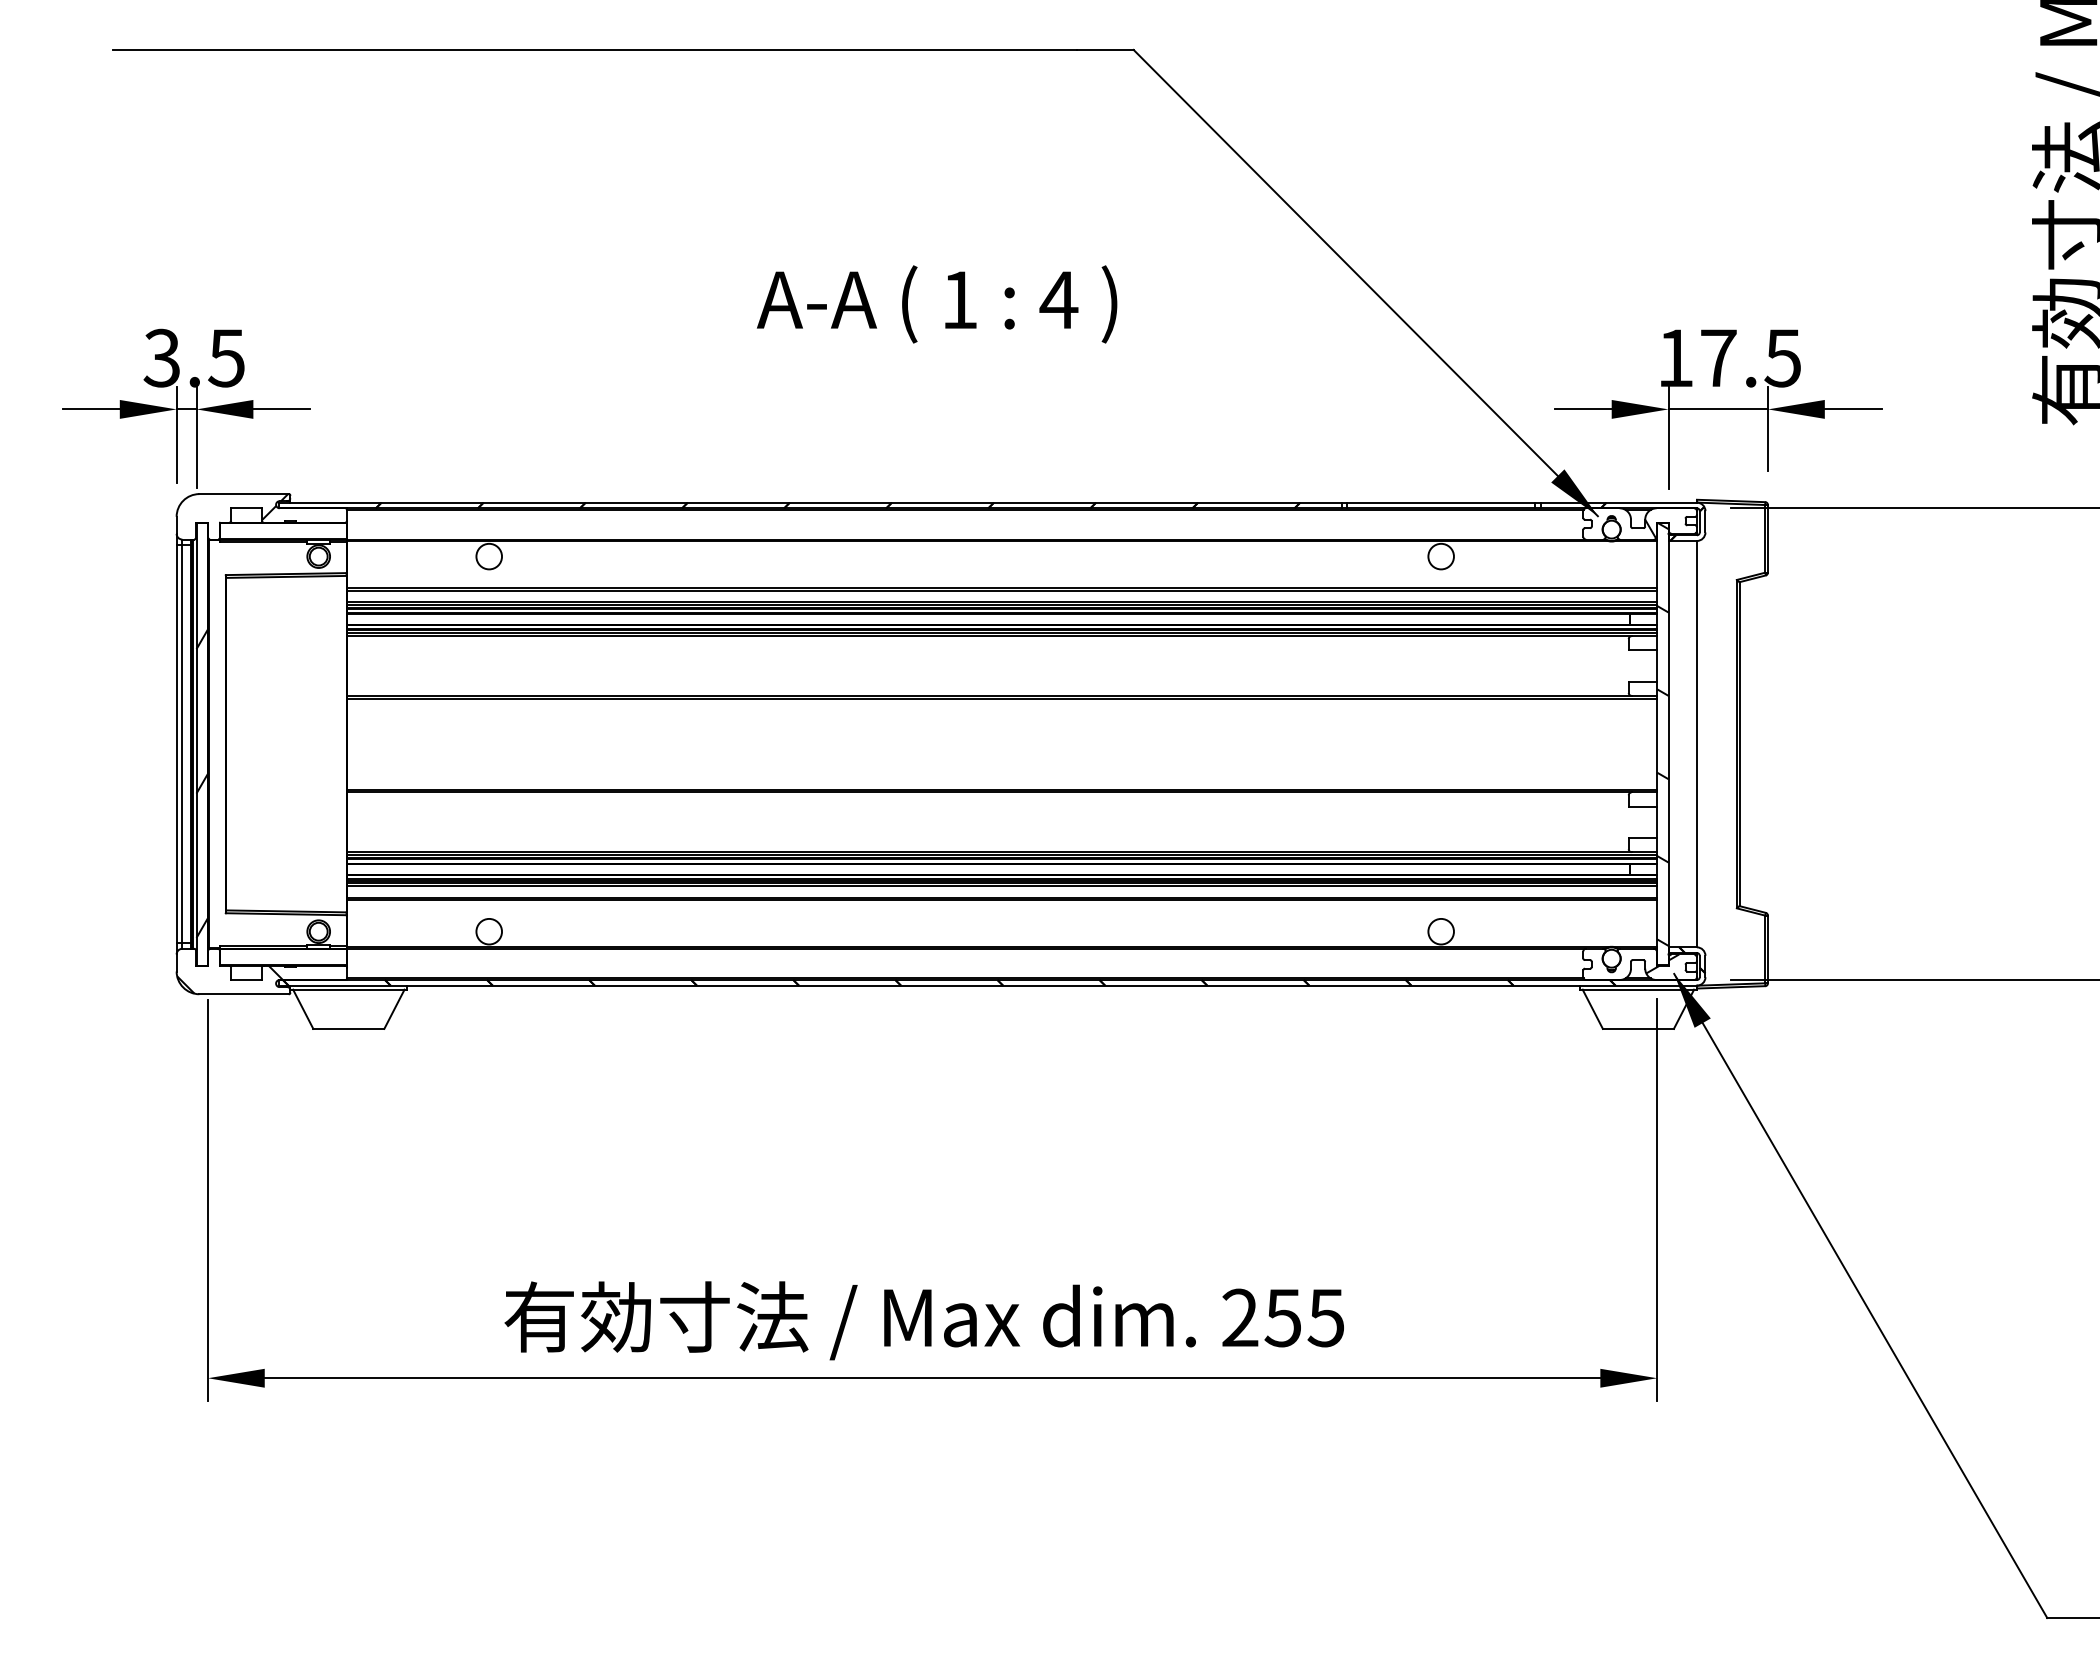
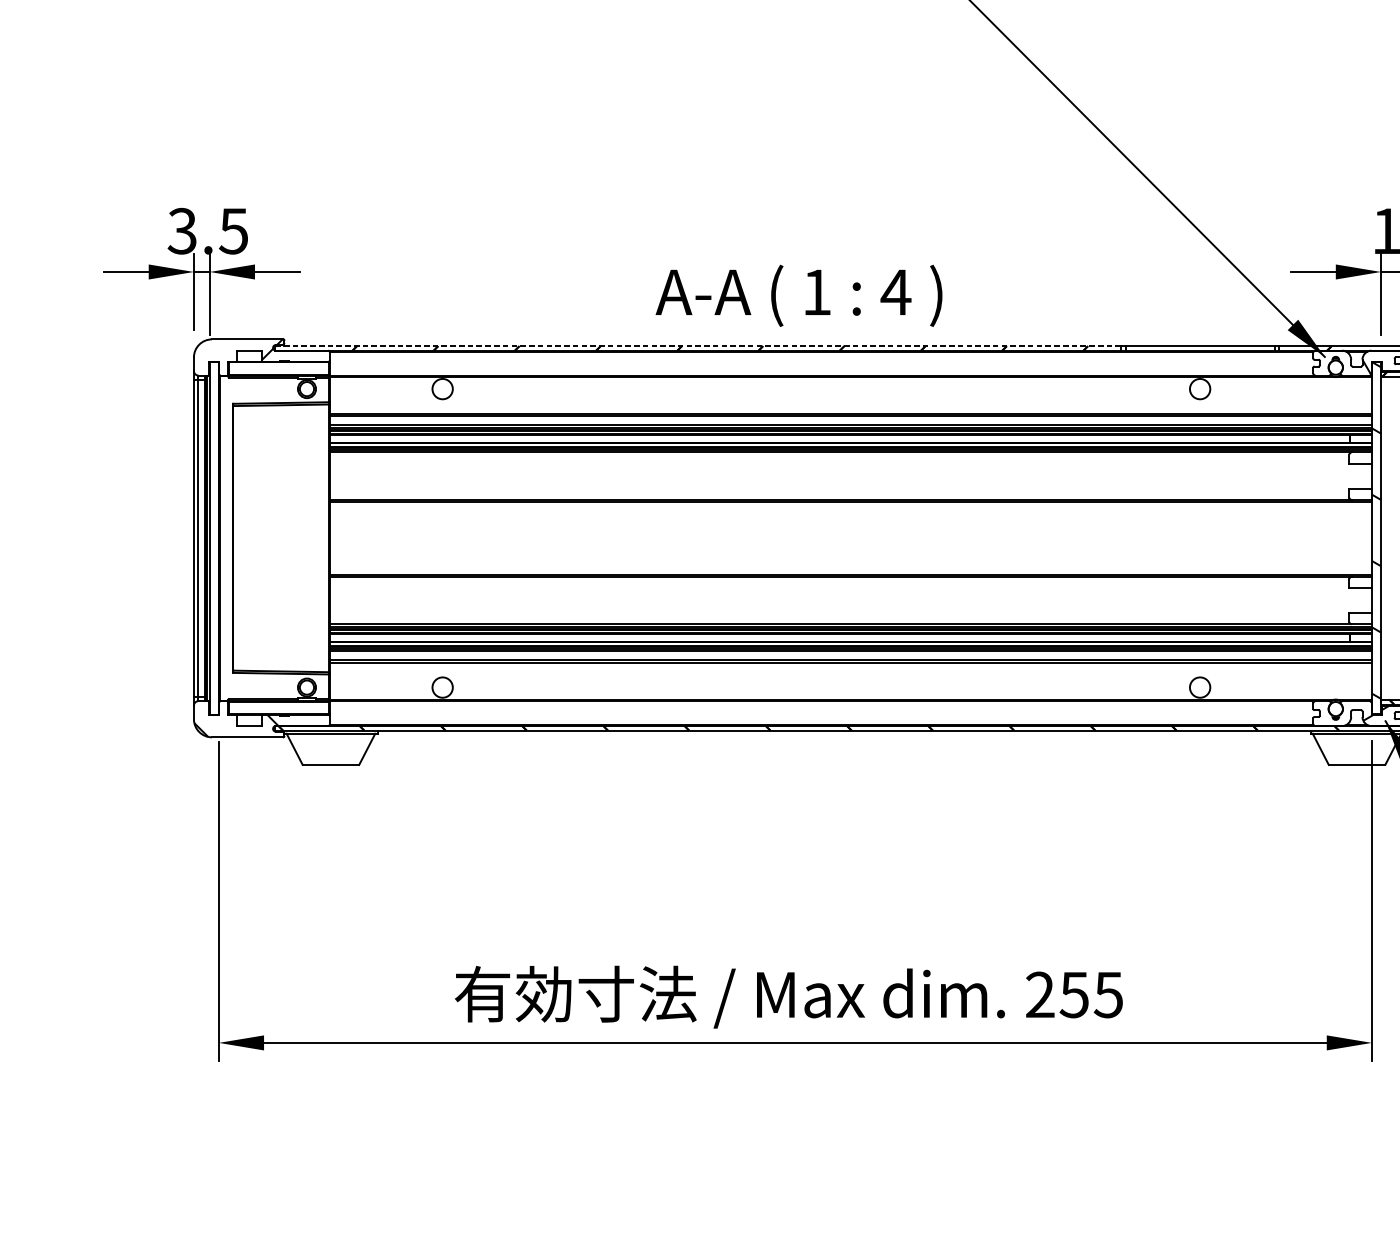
text: (937, 304) -> (799, 295), moved
line: (809, 502) -> (697, 346), solid -> dashed
hatch: (201, 783) -> (213, 569), removed

